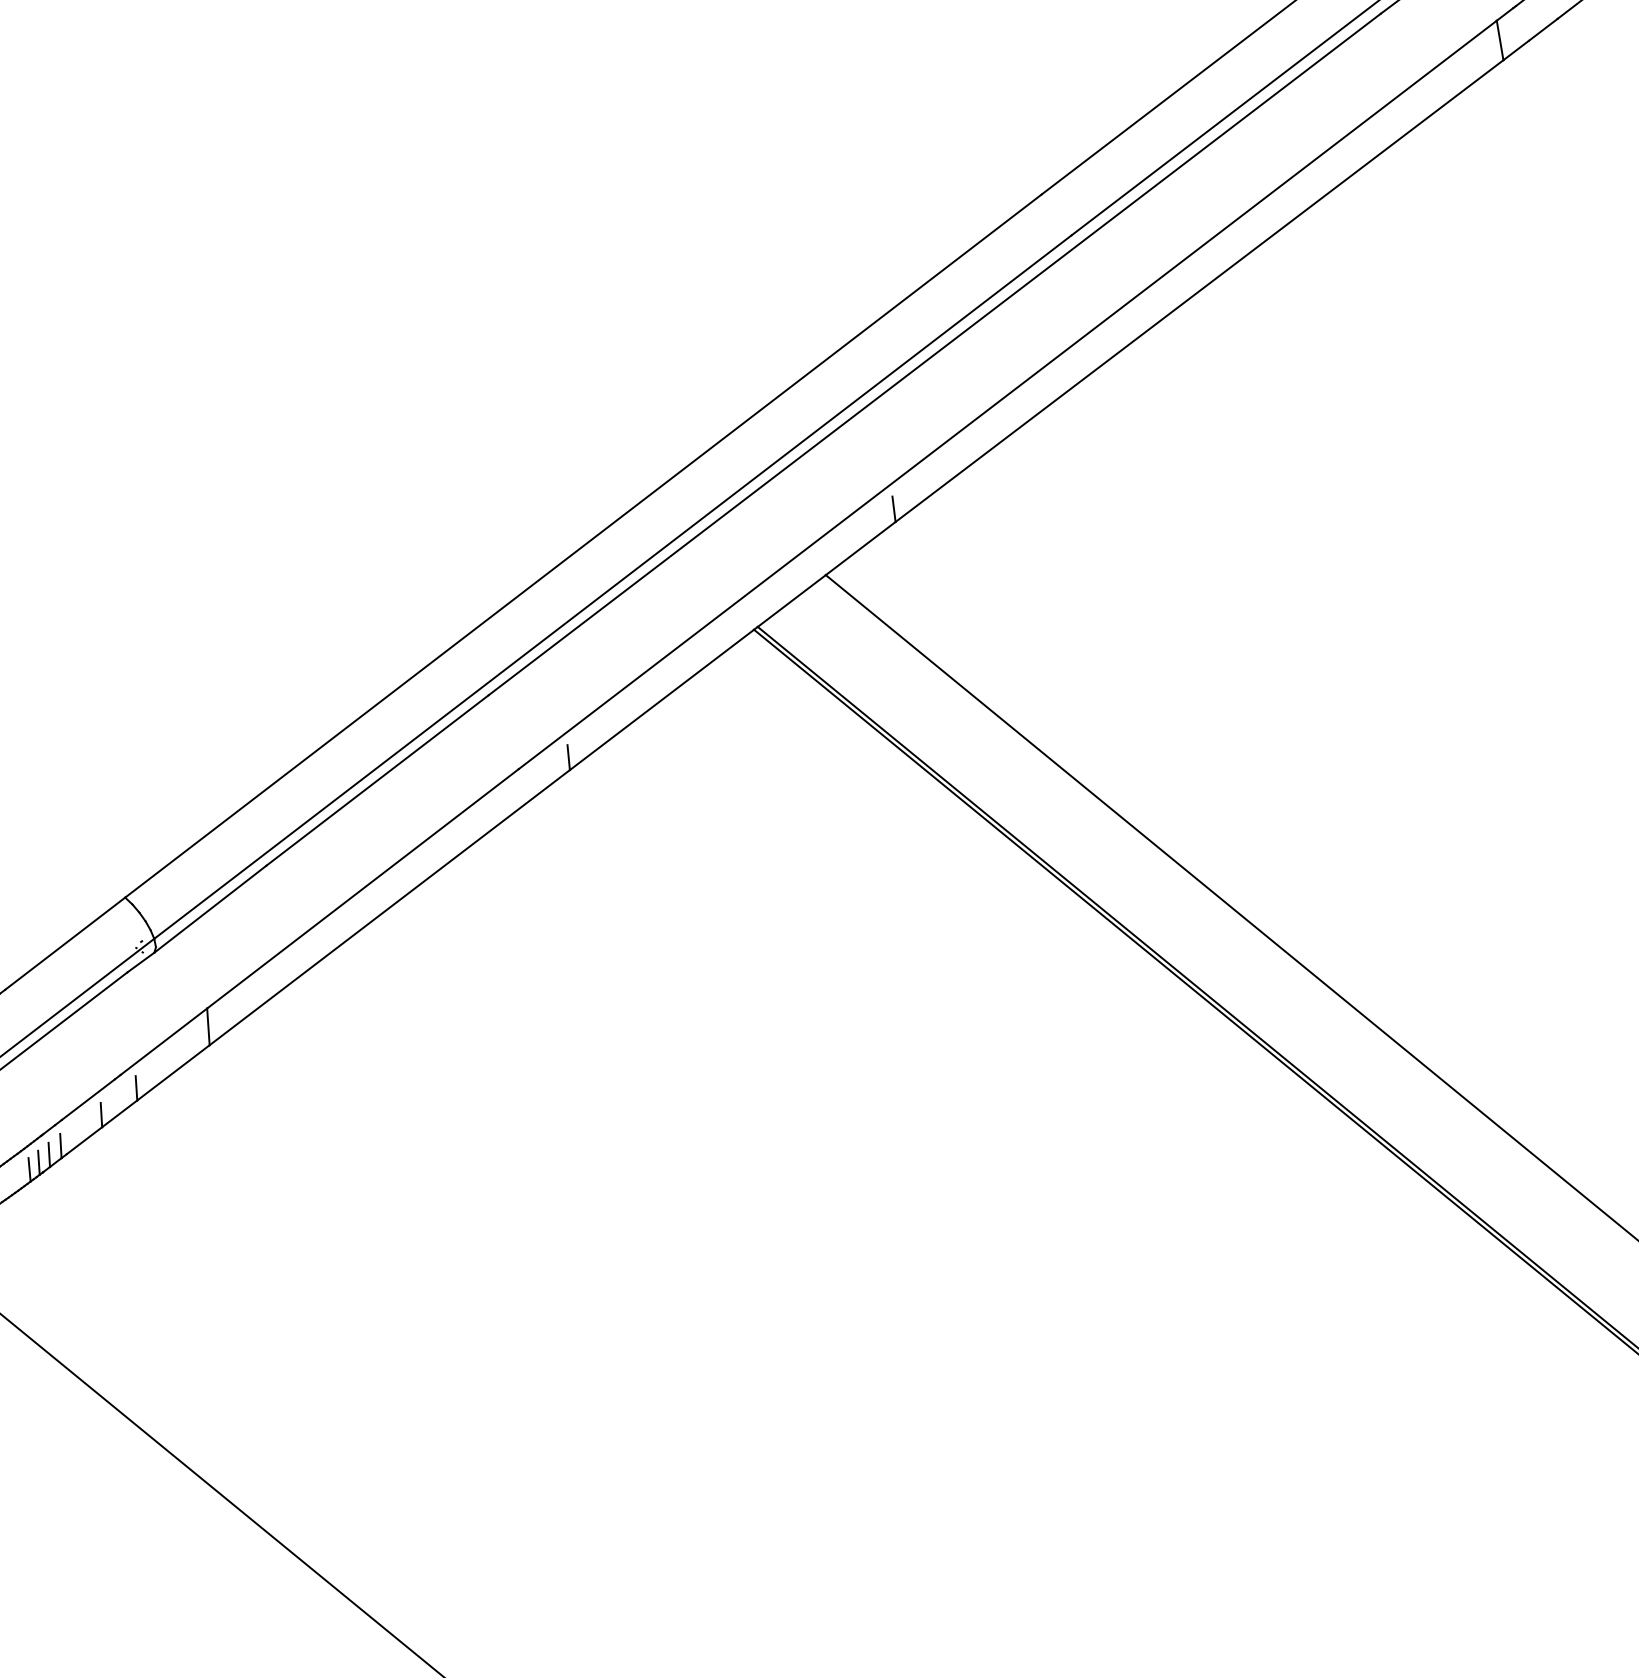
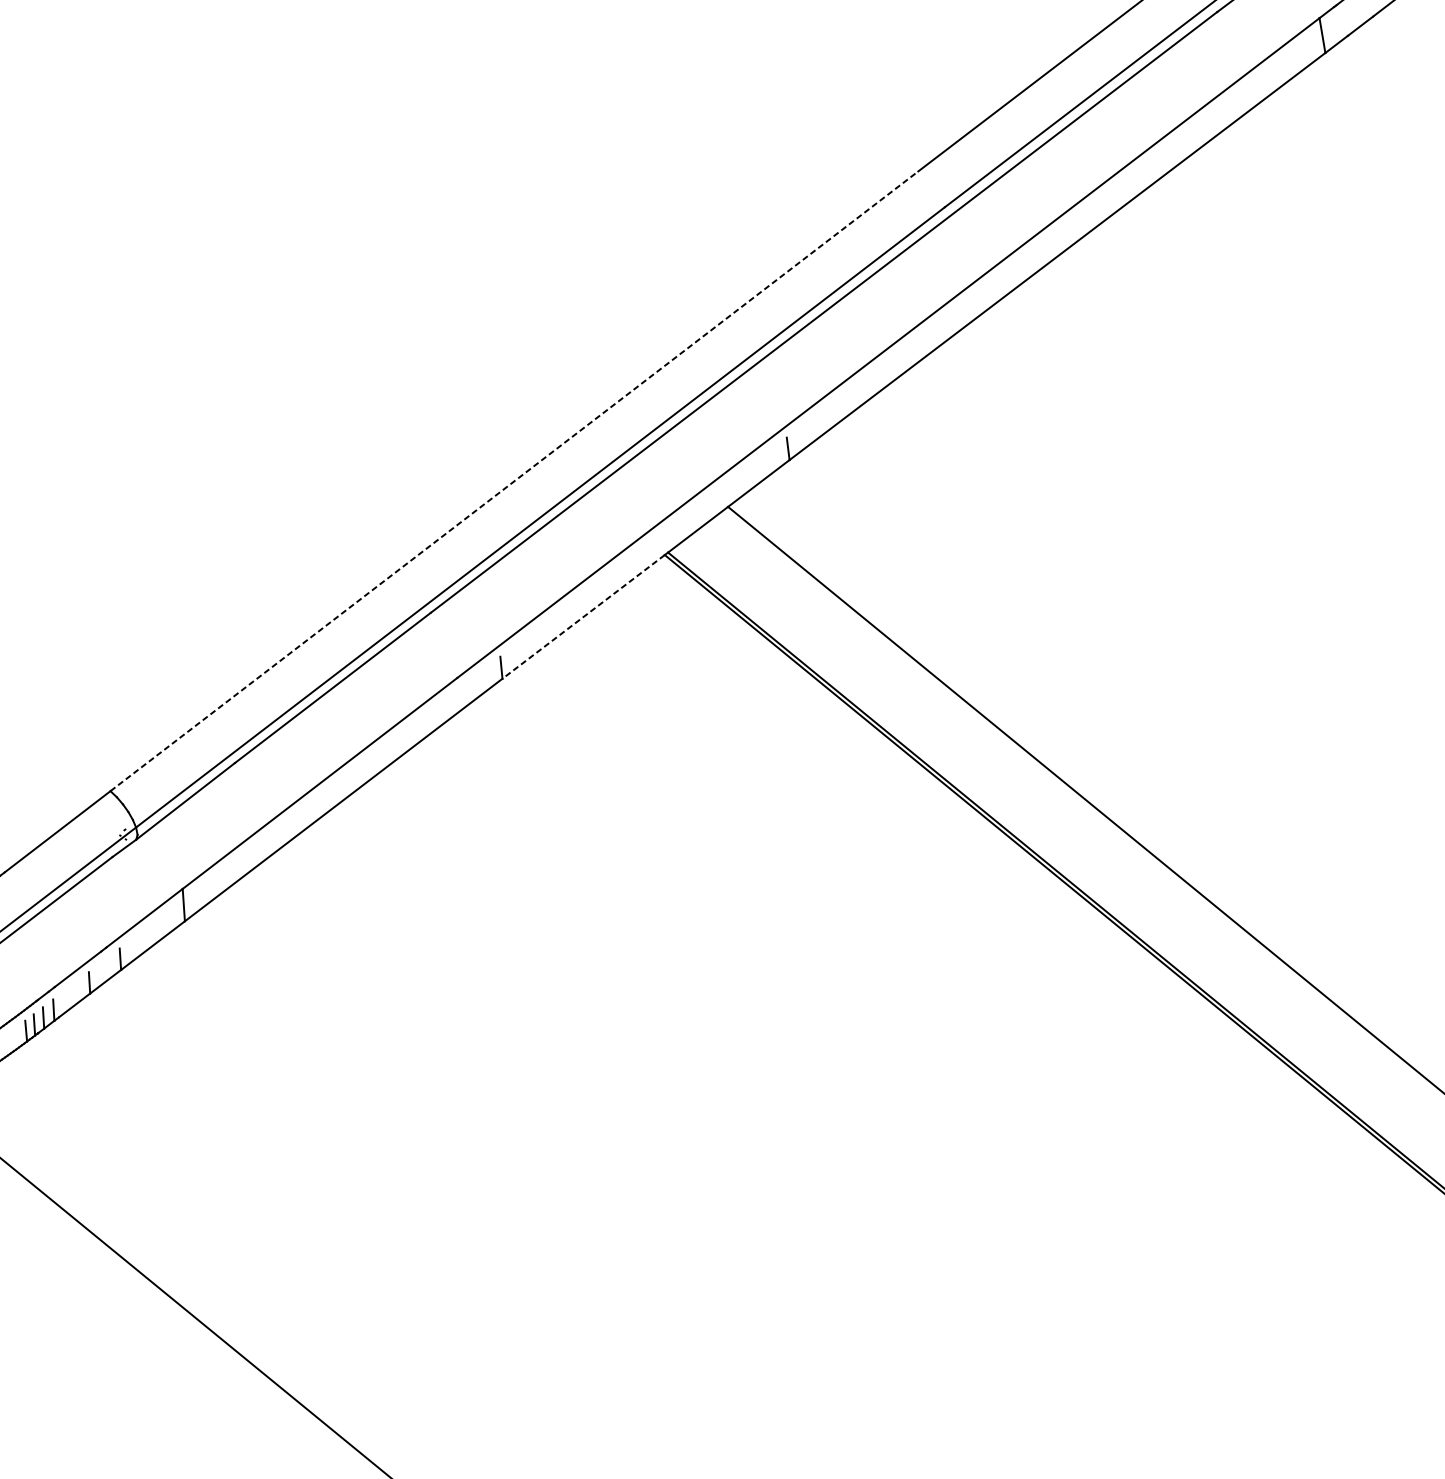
line: (583, 546) -> (514, 481), solid -> dashed
line: (661, 699) -> (583, 616), solid -> dashed

